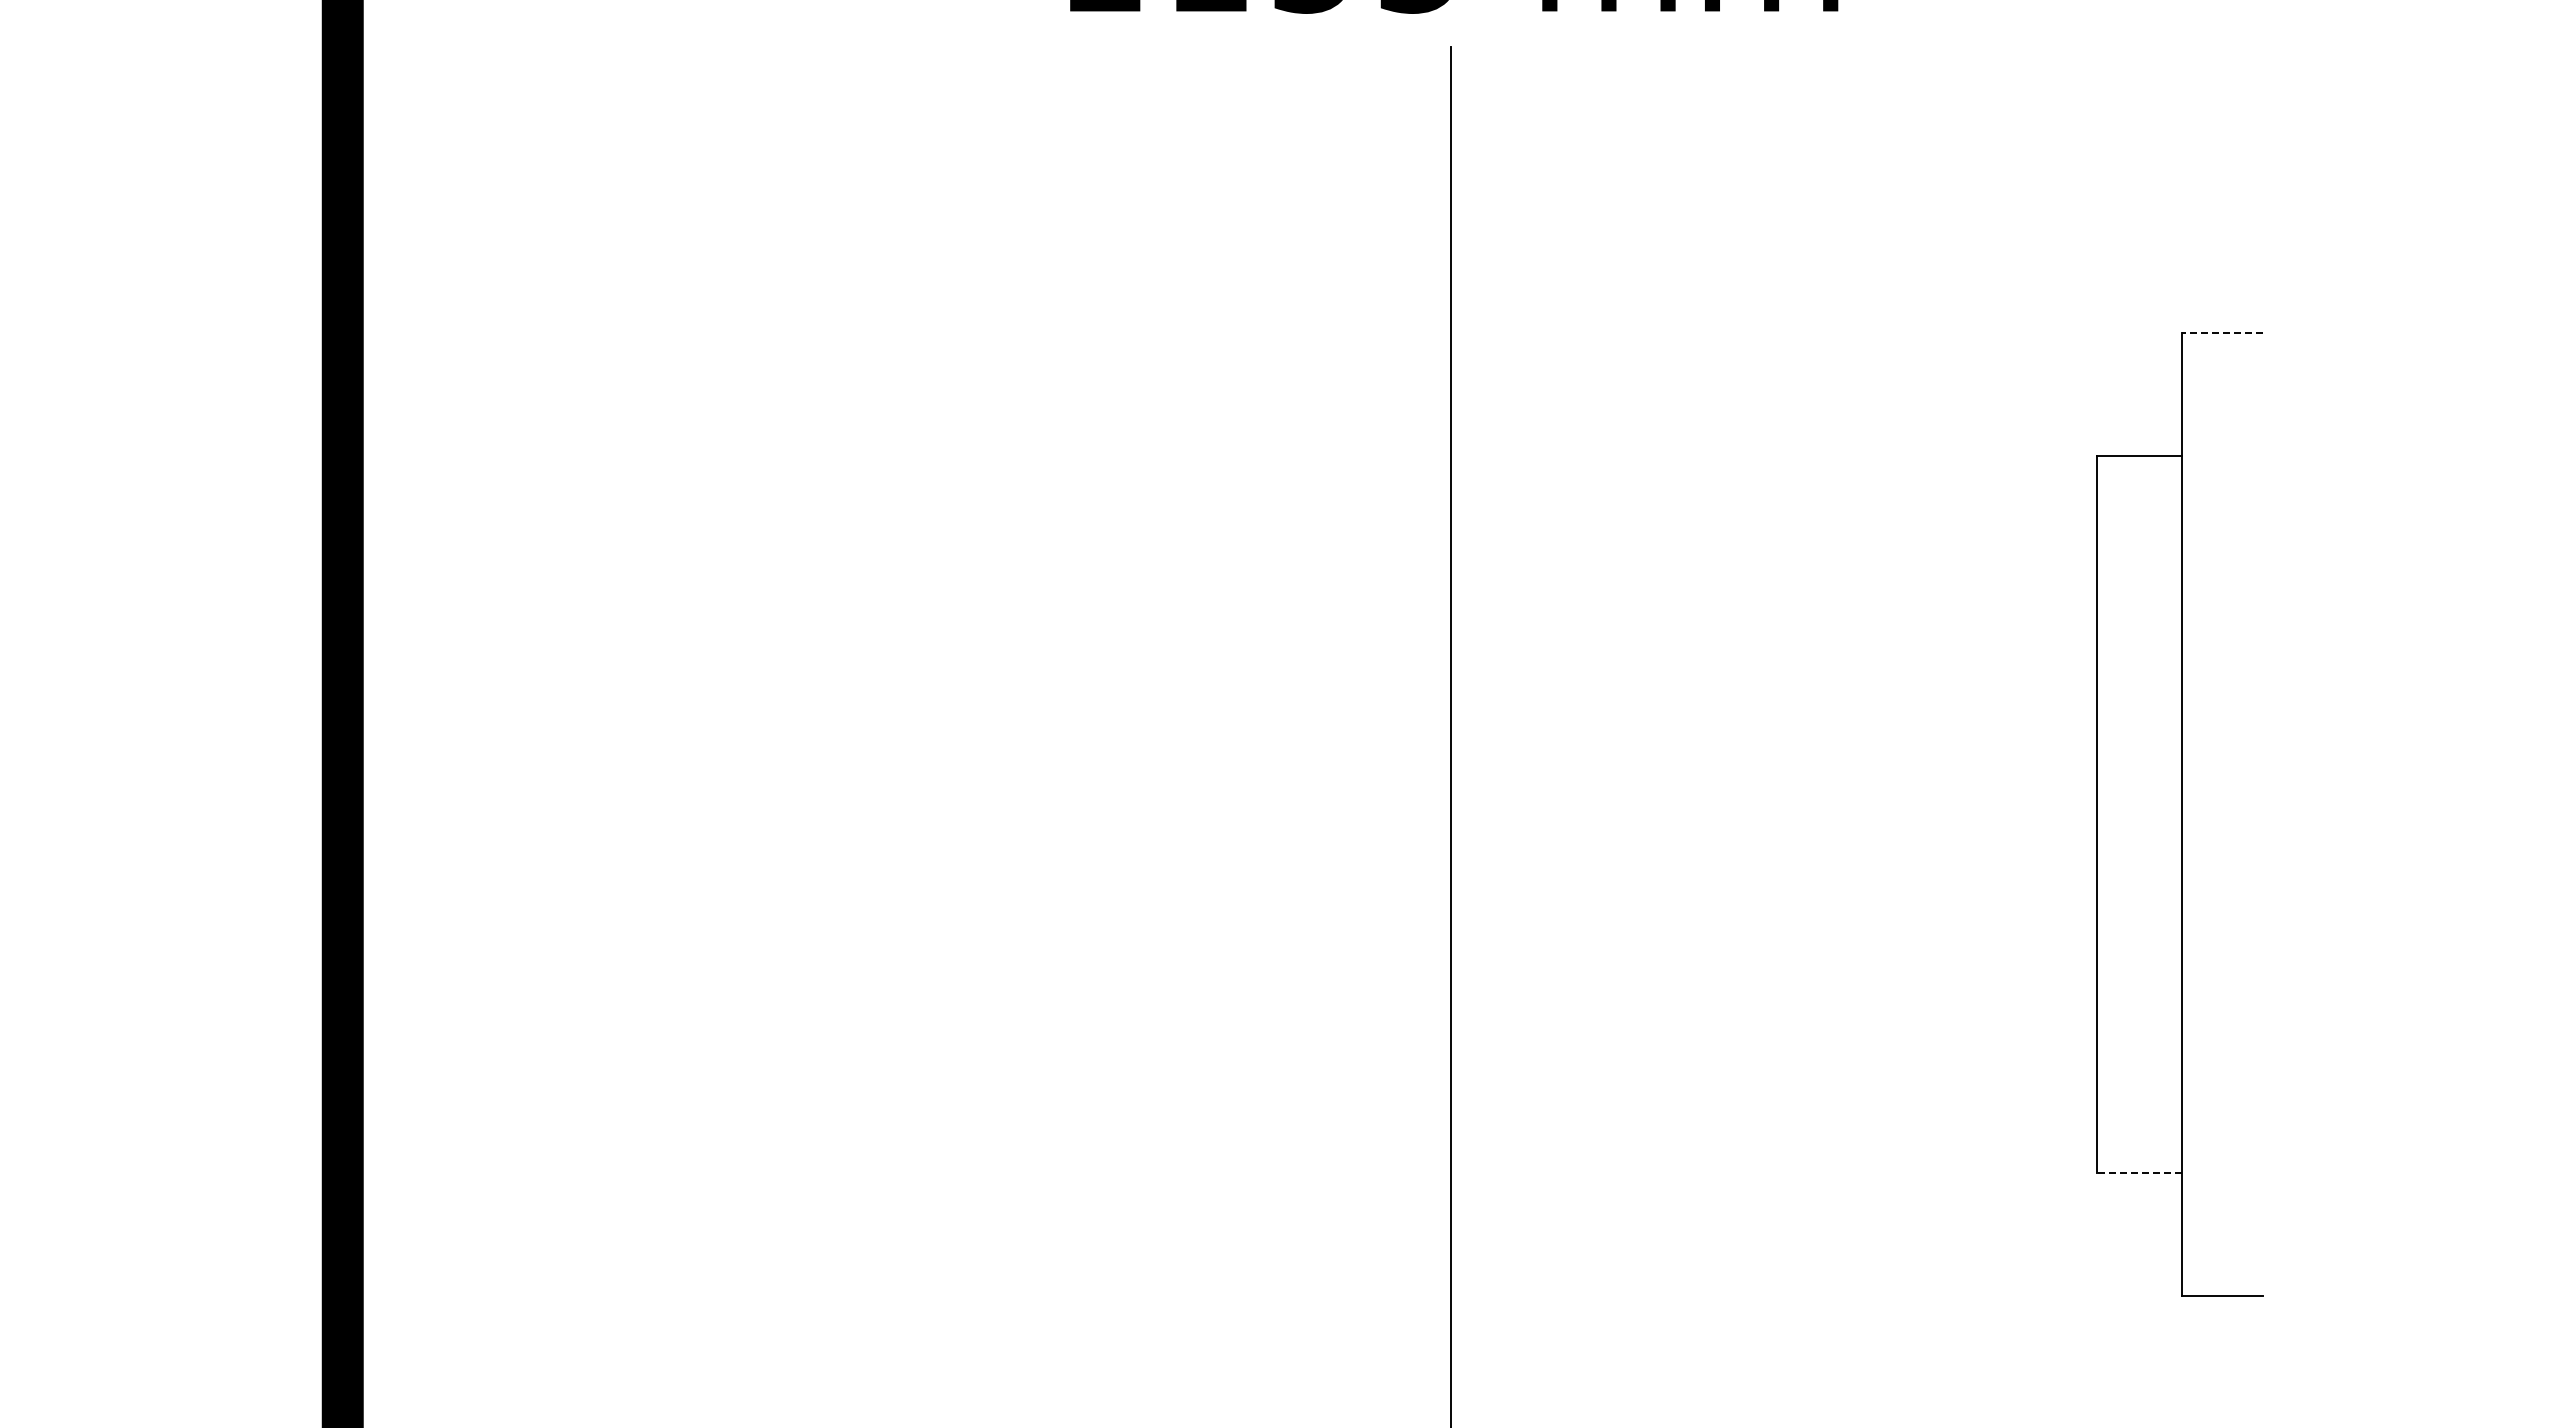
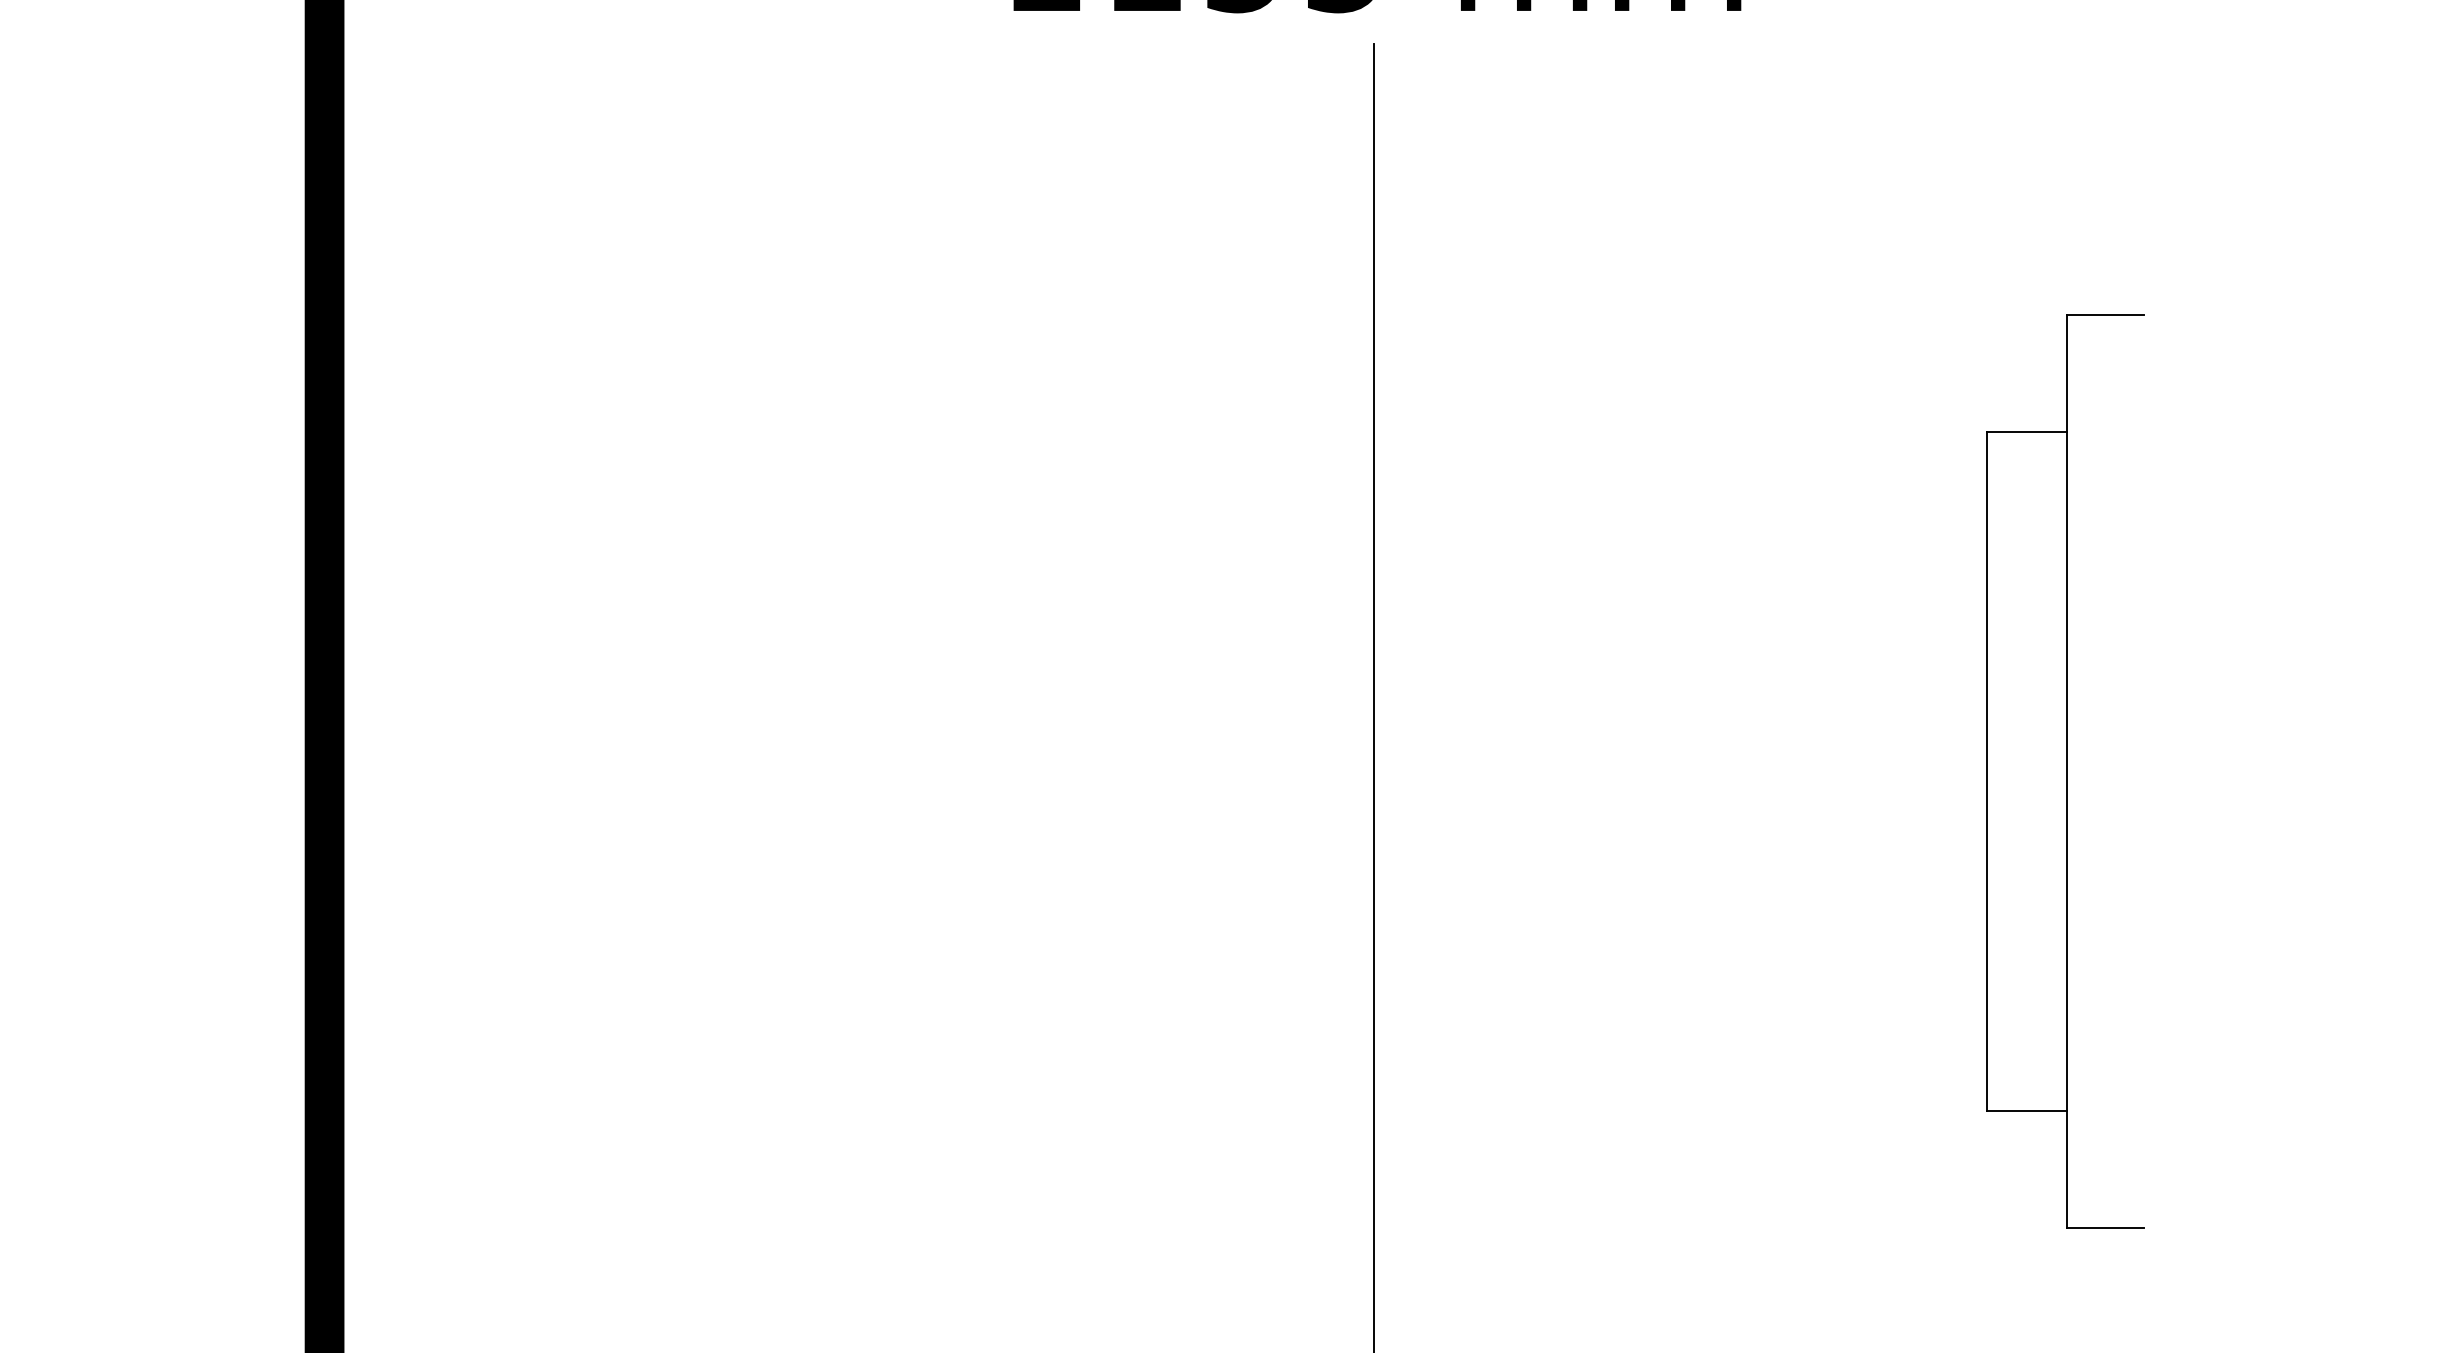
line: (2222, 332) -> (2105, 315), dashed -> solid
line: (2139, 1172) -> (2026, 1110), dashed -> solid

